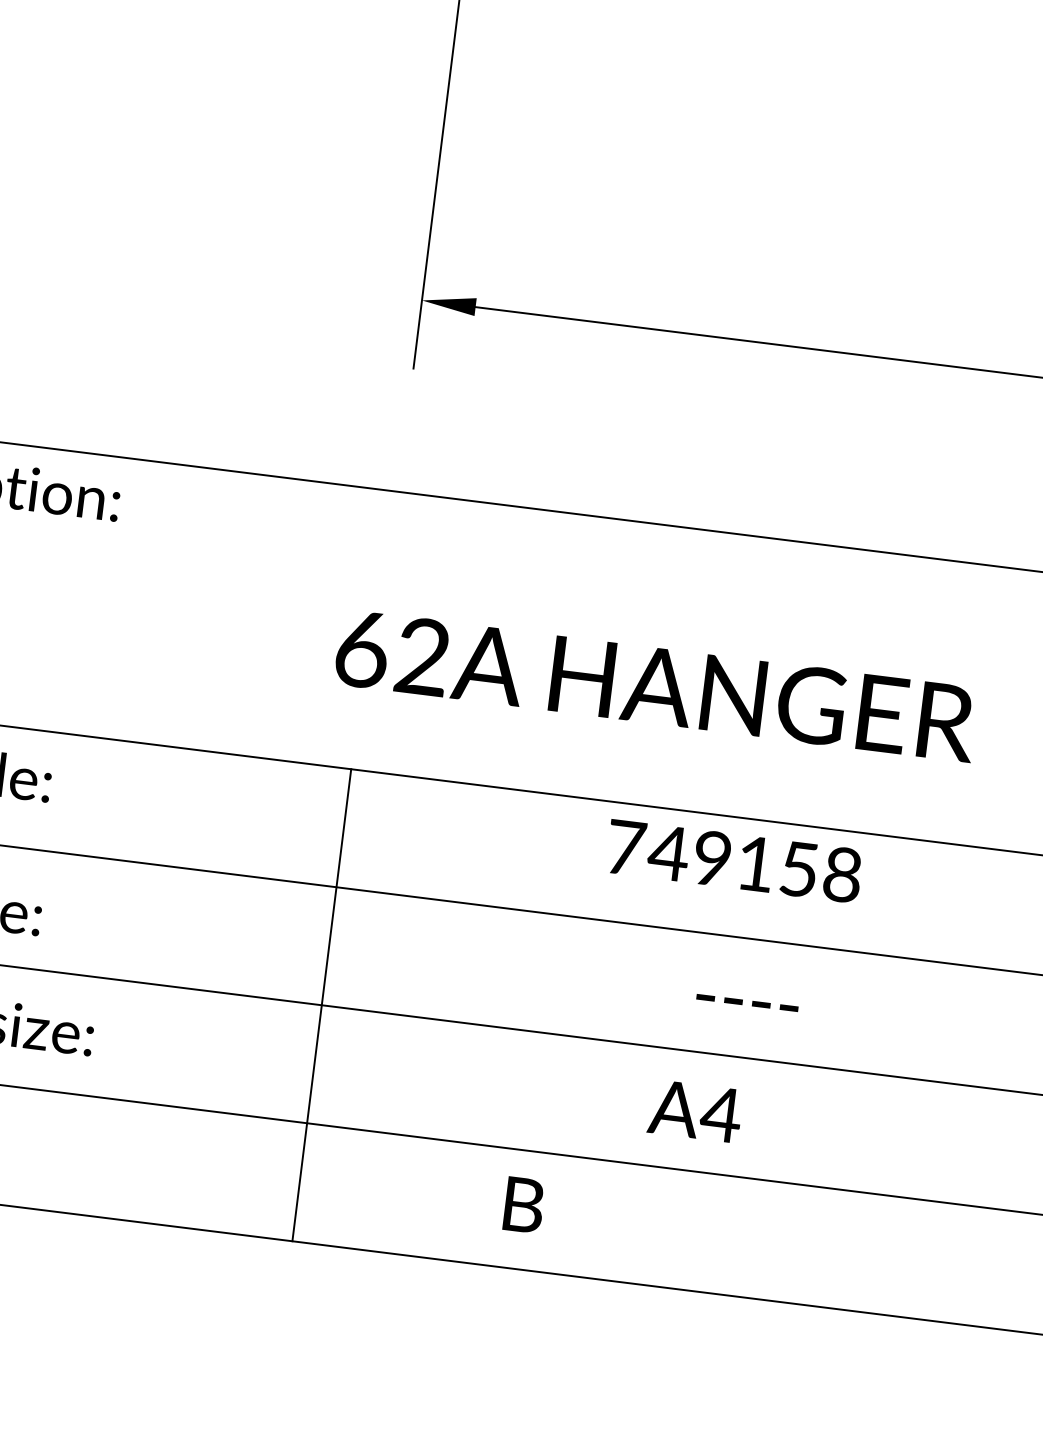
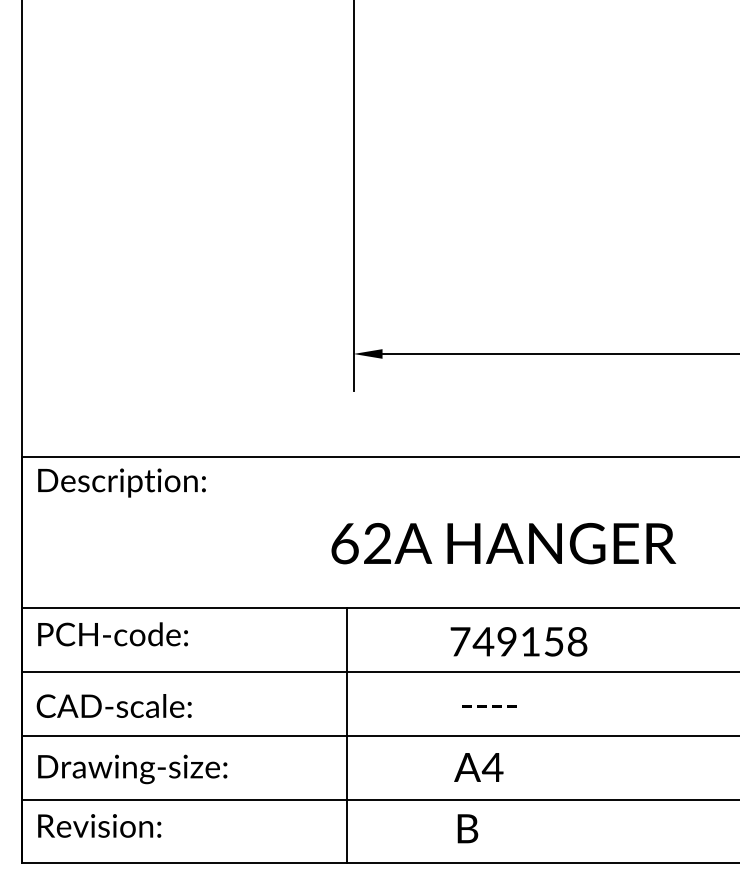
text: (733, 860) -> (518, 641), moved
text: (747, 1003) -> (489, 706), moved
text: (694, 1111) -> (478, 767), moved

